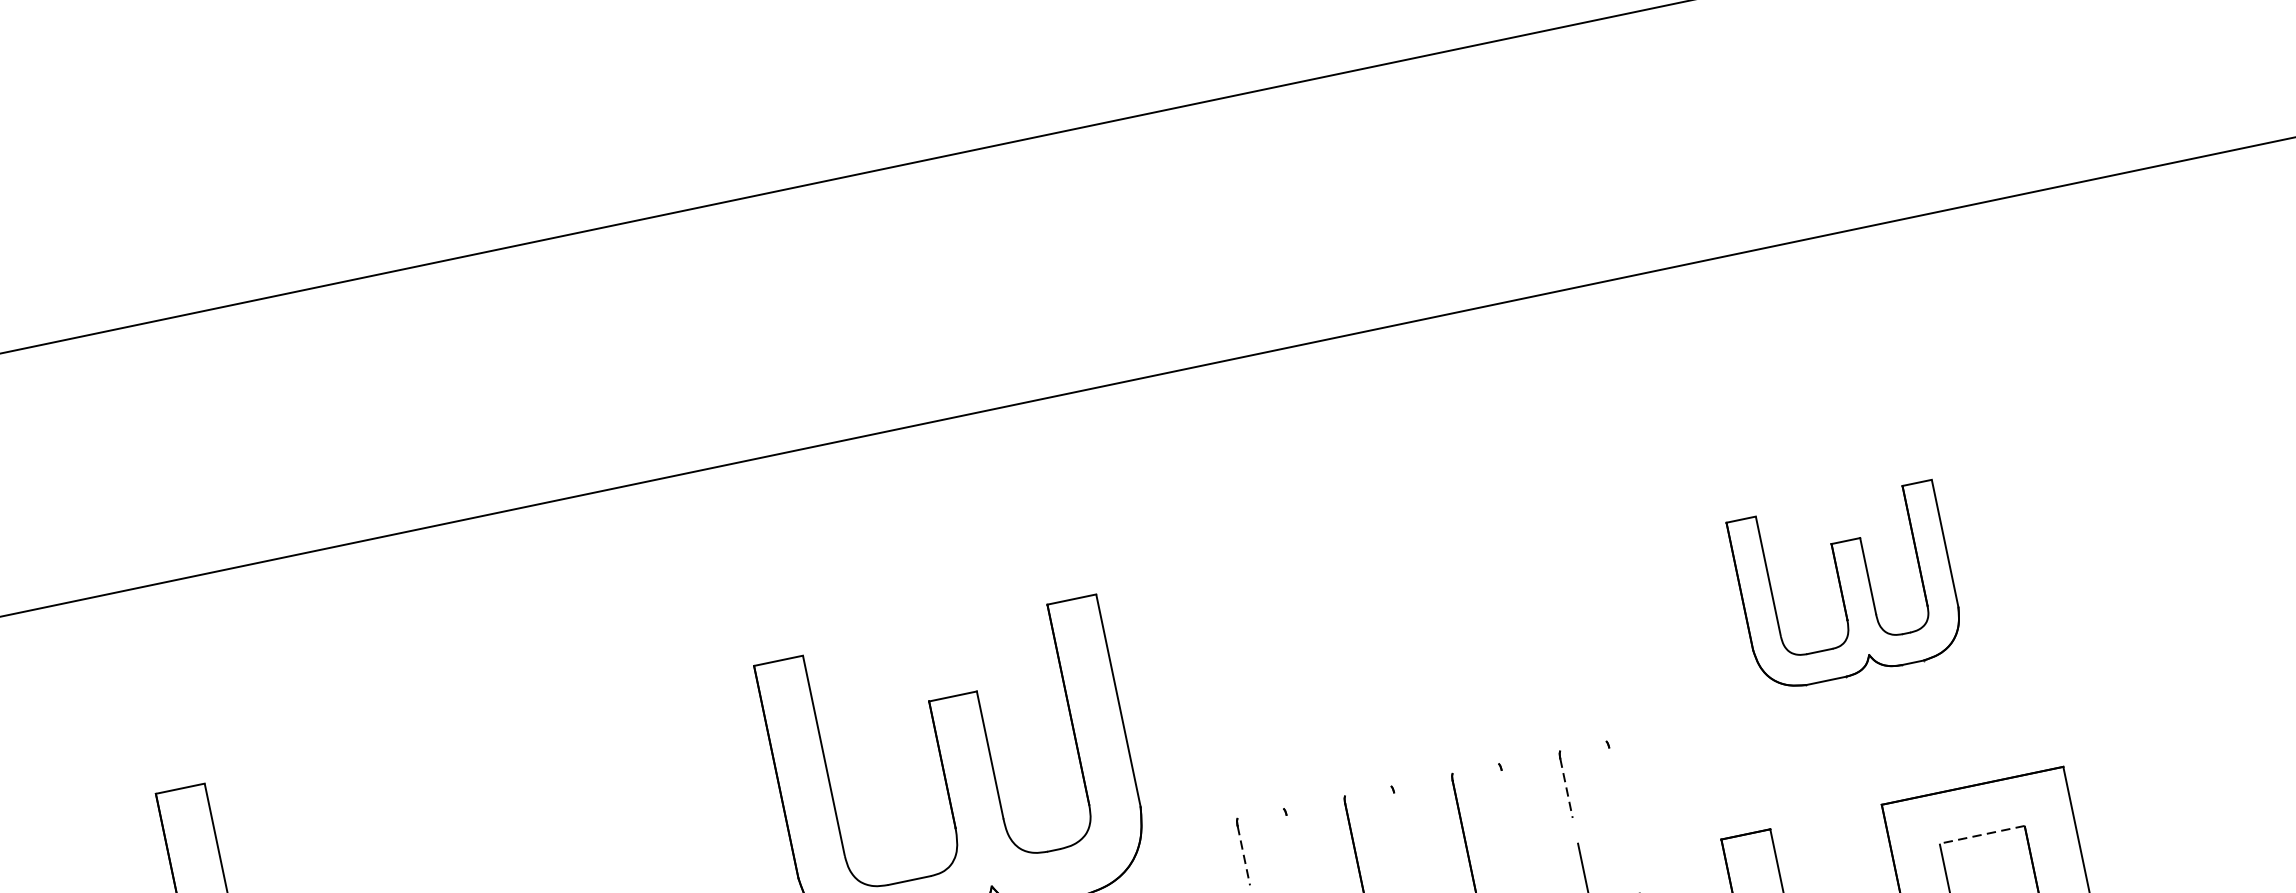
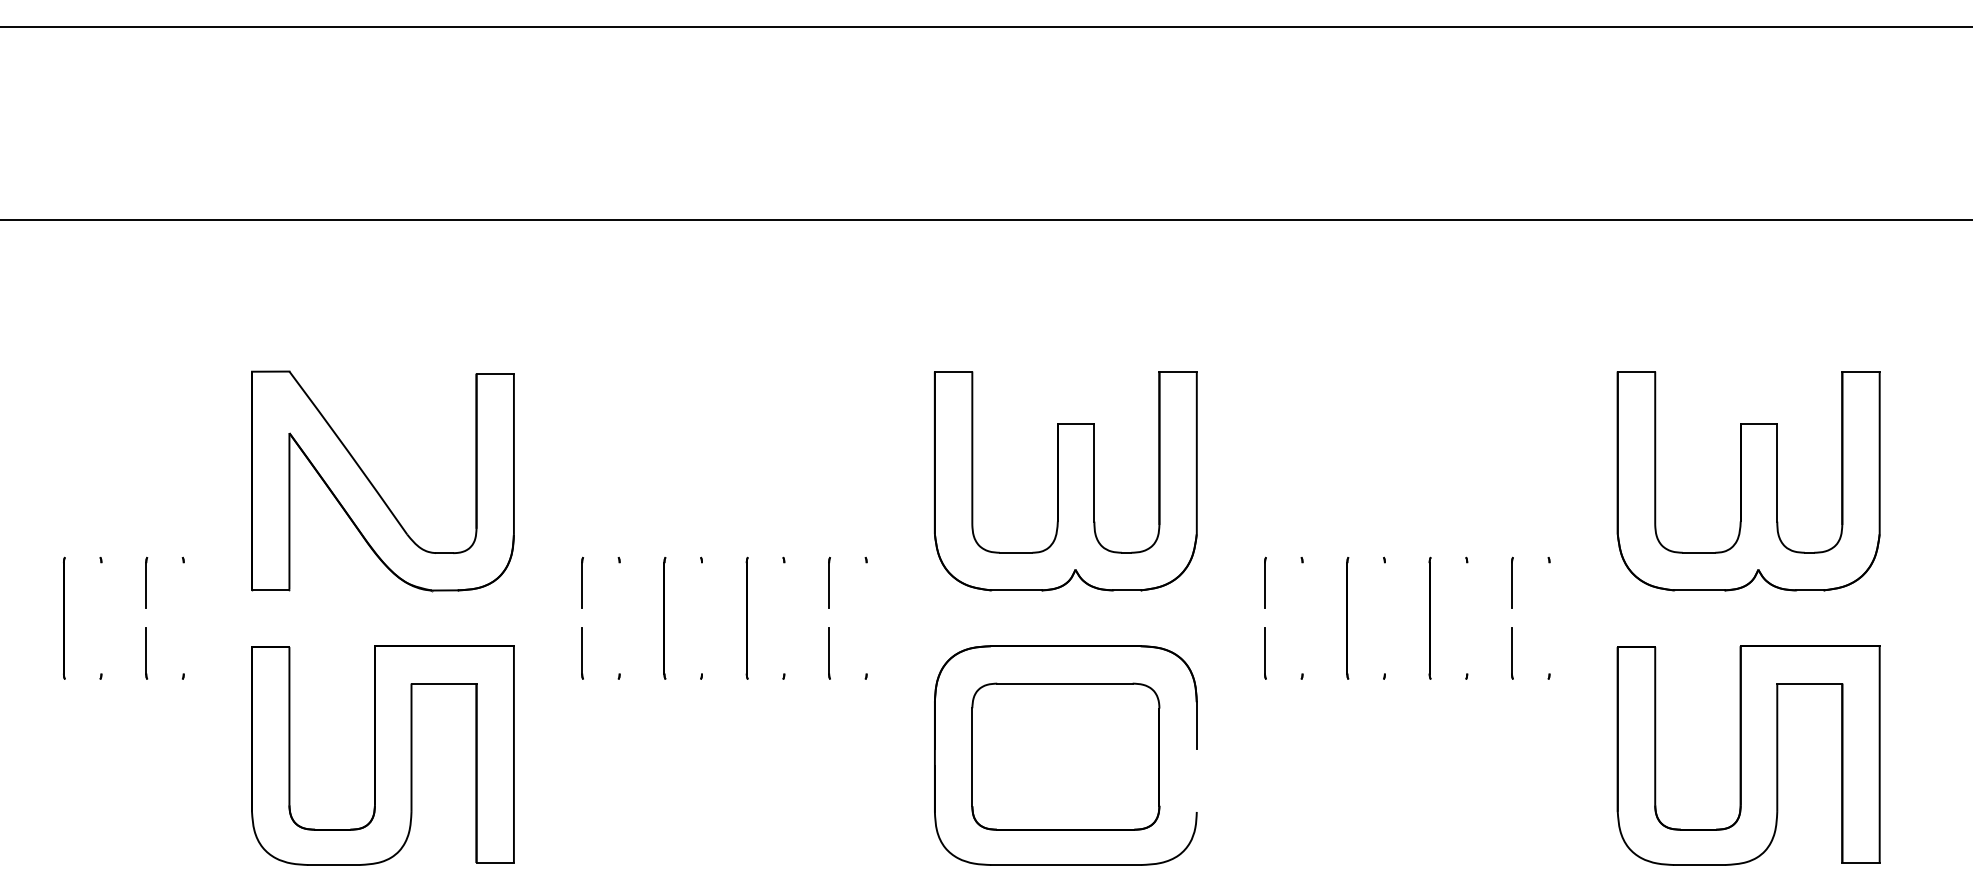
part: (1846, 587) -> (1748, 481), size x1.67
line: (1567, 787) -> (1512, 585), dashed -> solid
line: (1981, 834) -> (1809, 683), dashed -> solid
line: (1244, 855) -> (1265, 585), dashed -> solid

